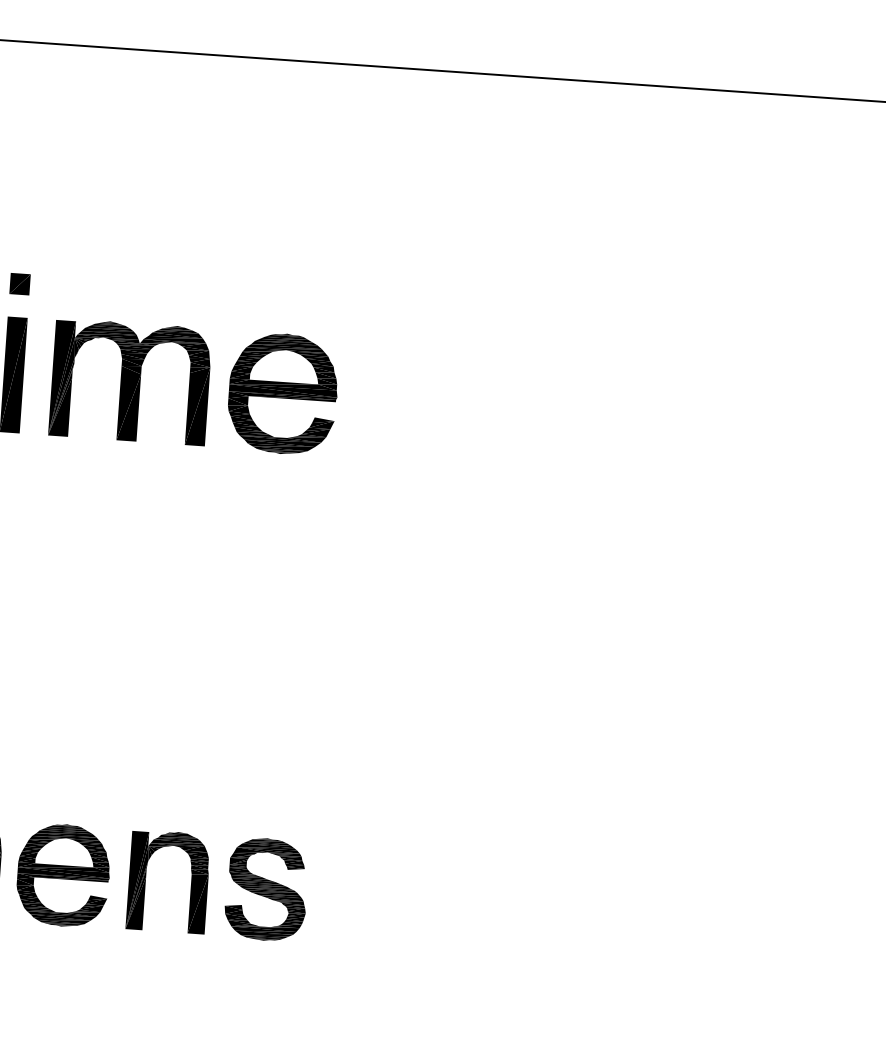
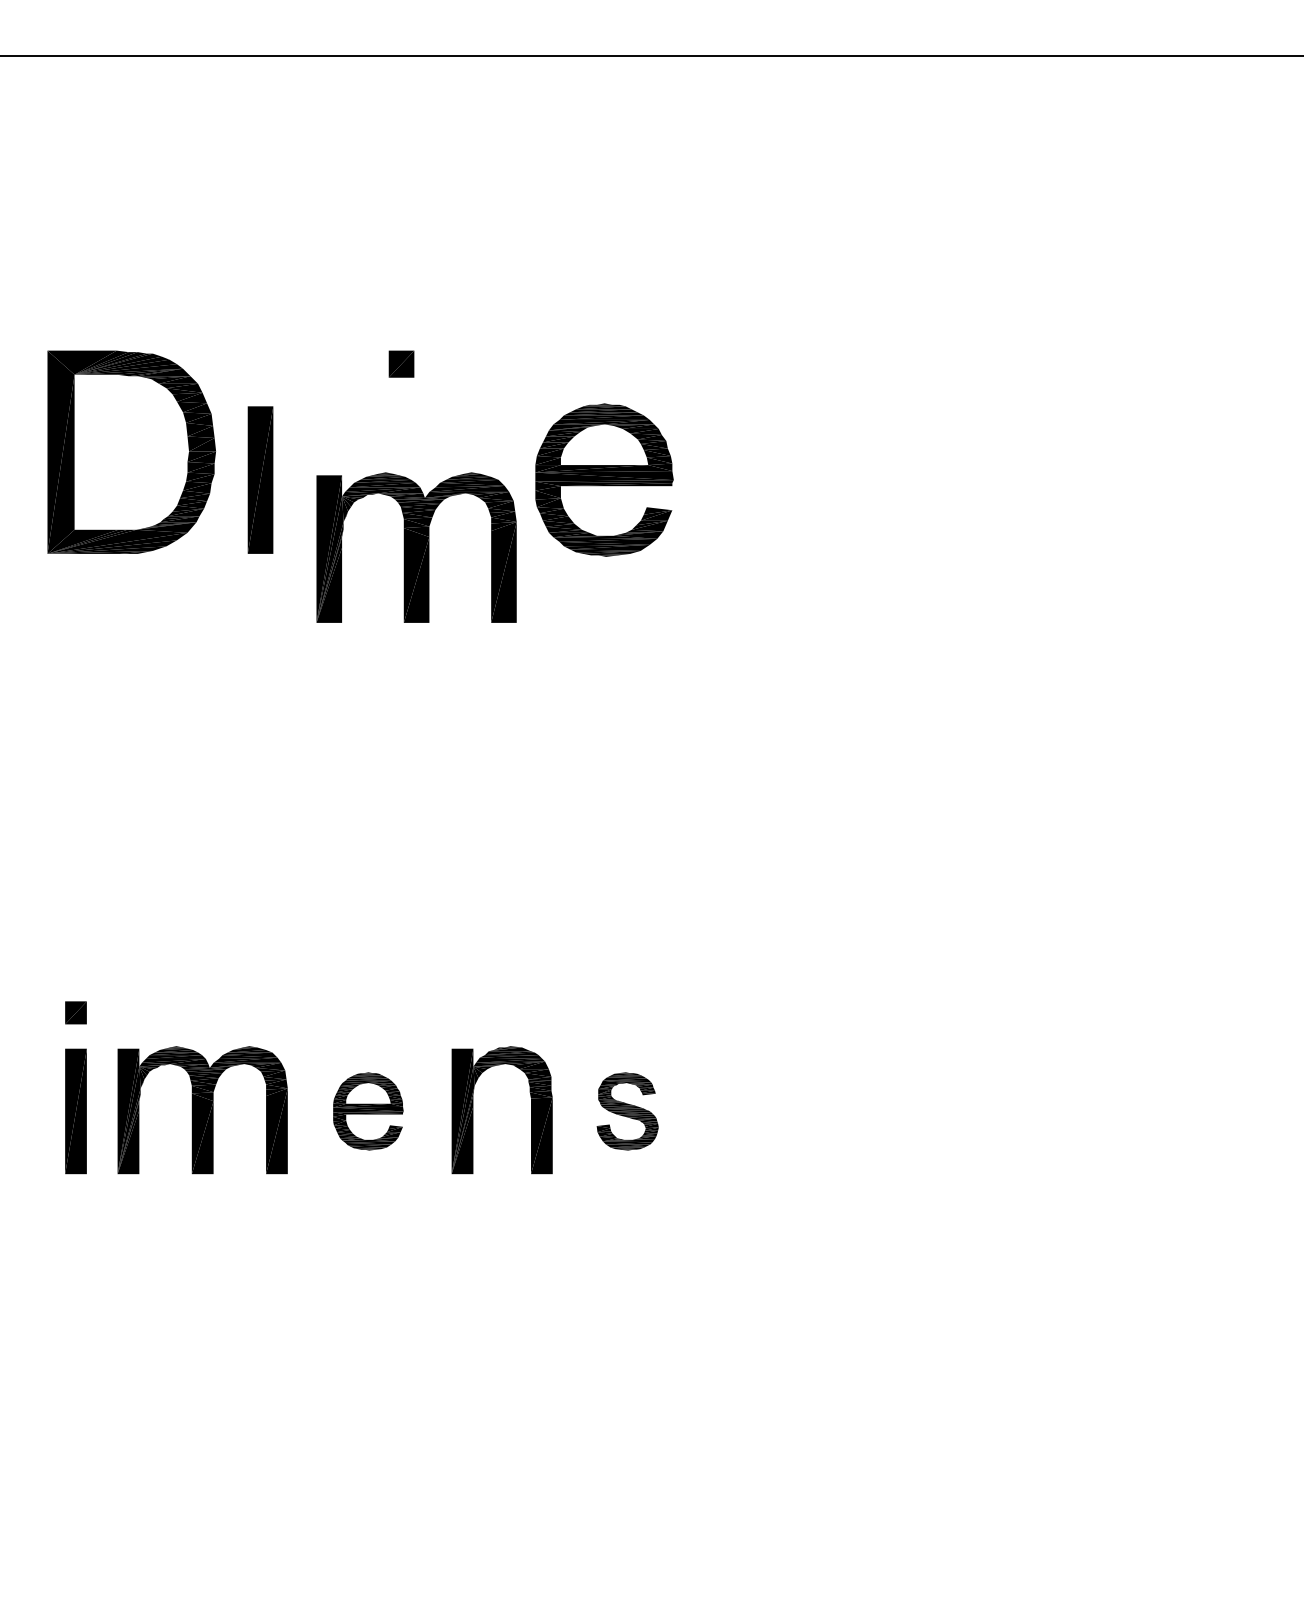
part: (20, 283) -> (401, 363), moved
part: (130, 381) -> (416, 547), moved
part: (63, 875) -> (368, 1111), size x0.6
part: (266, 889) -> (627, 1111), size x0.6

